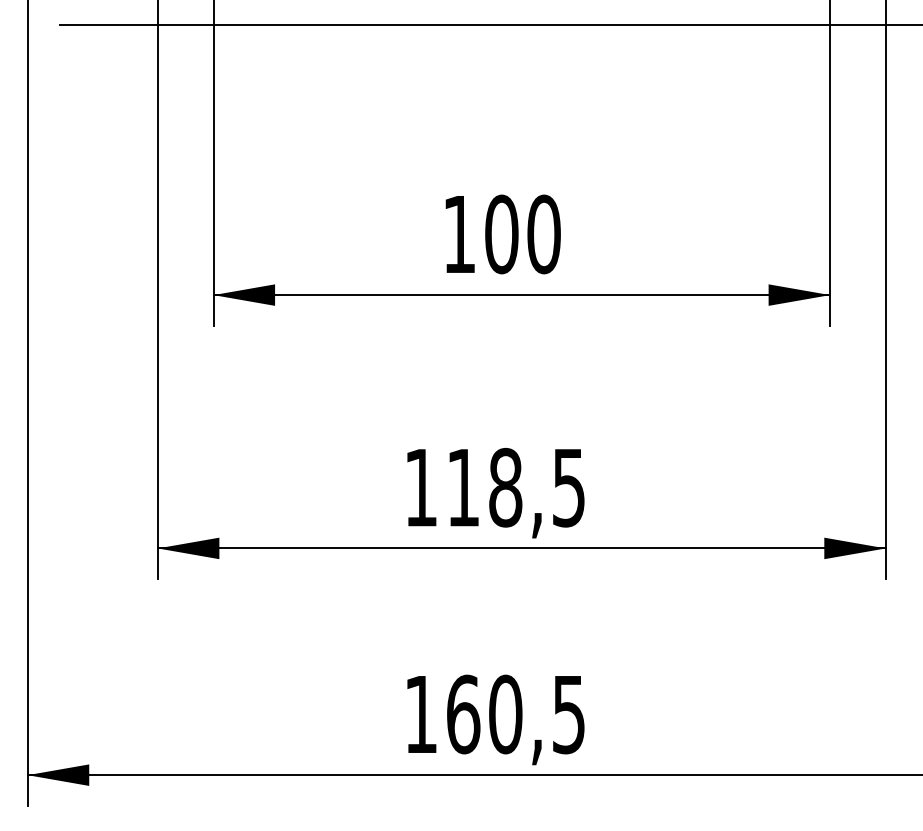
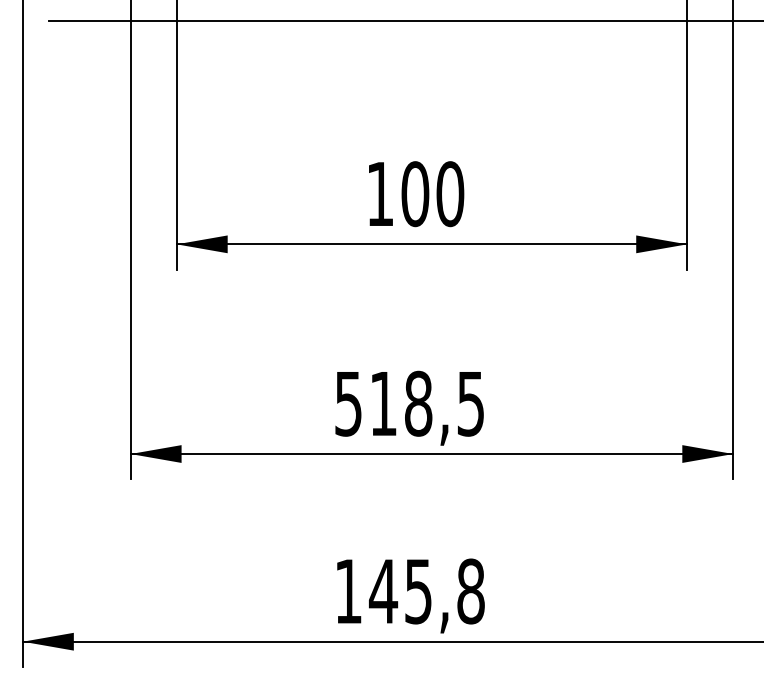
text: (421, 488) -> (348, 404), 118,5 -> 518,5
text: (515, 714) -> (426, 591), 160,5 -> 145,8

